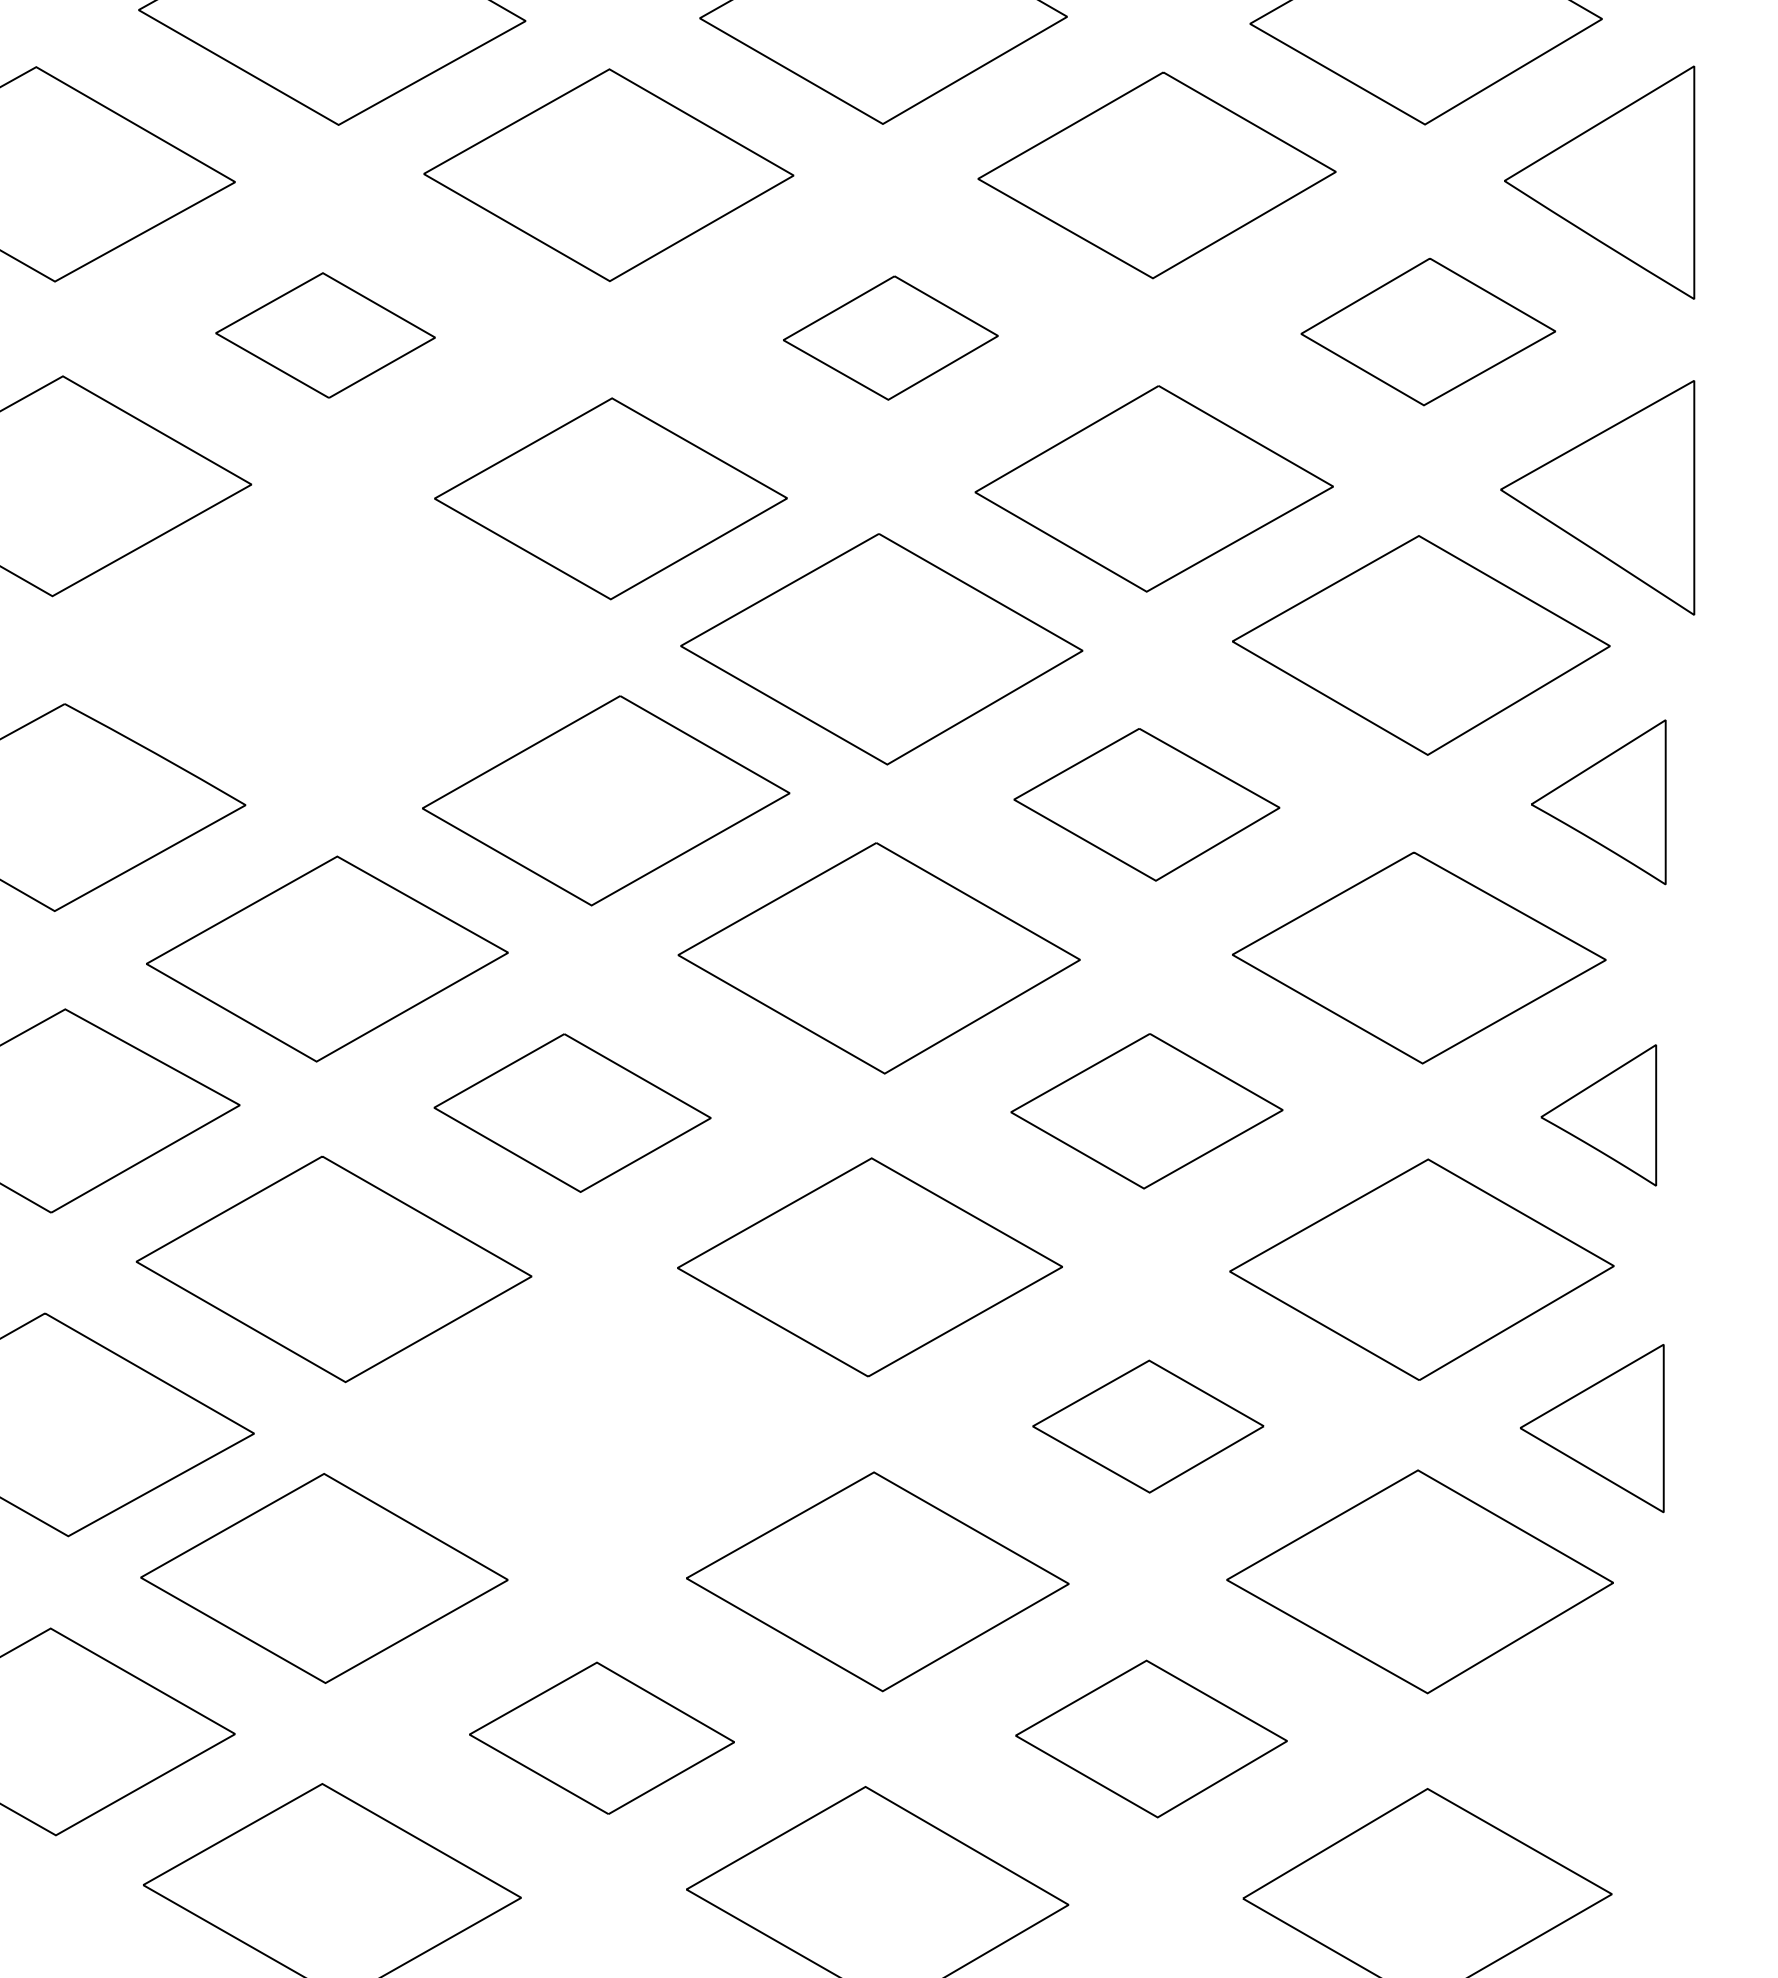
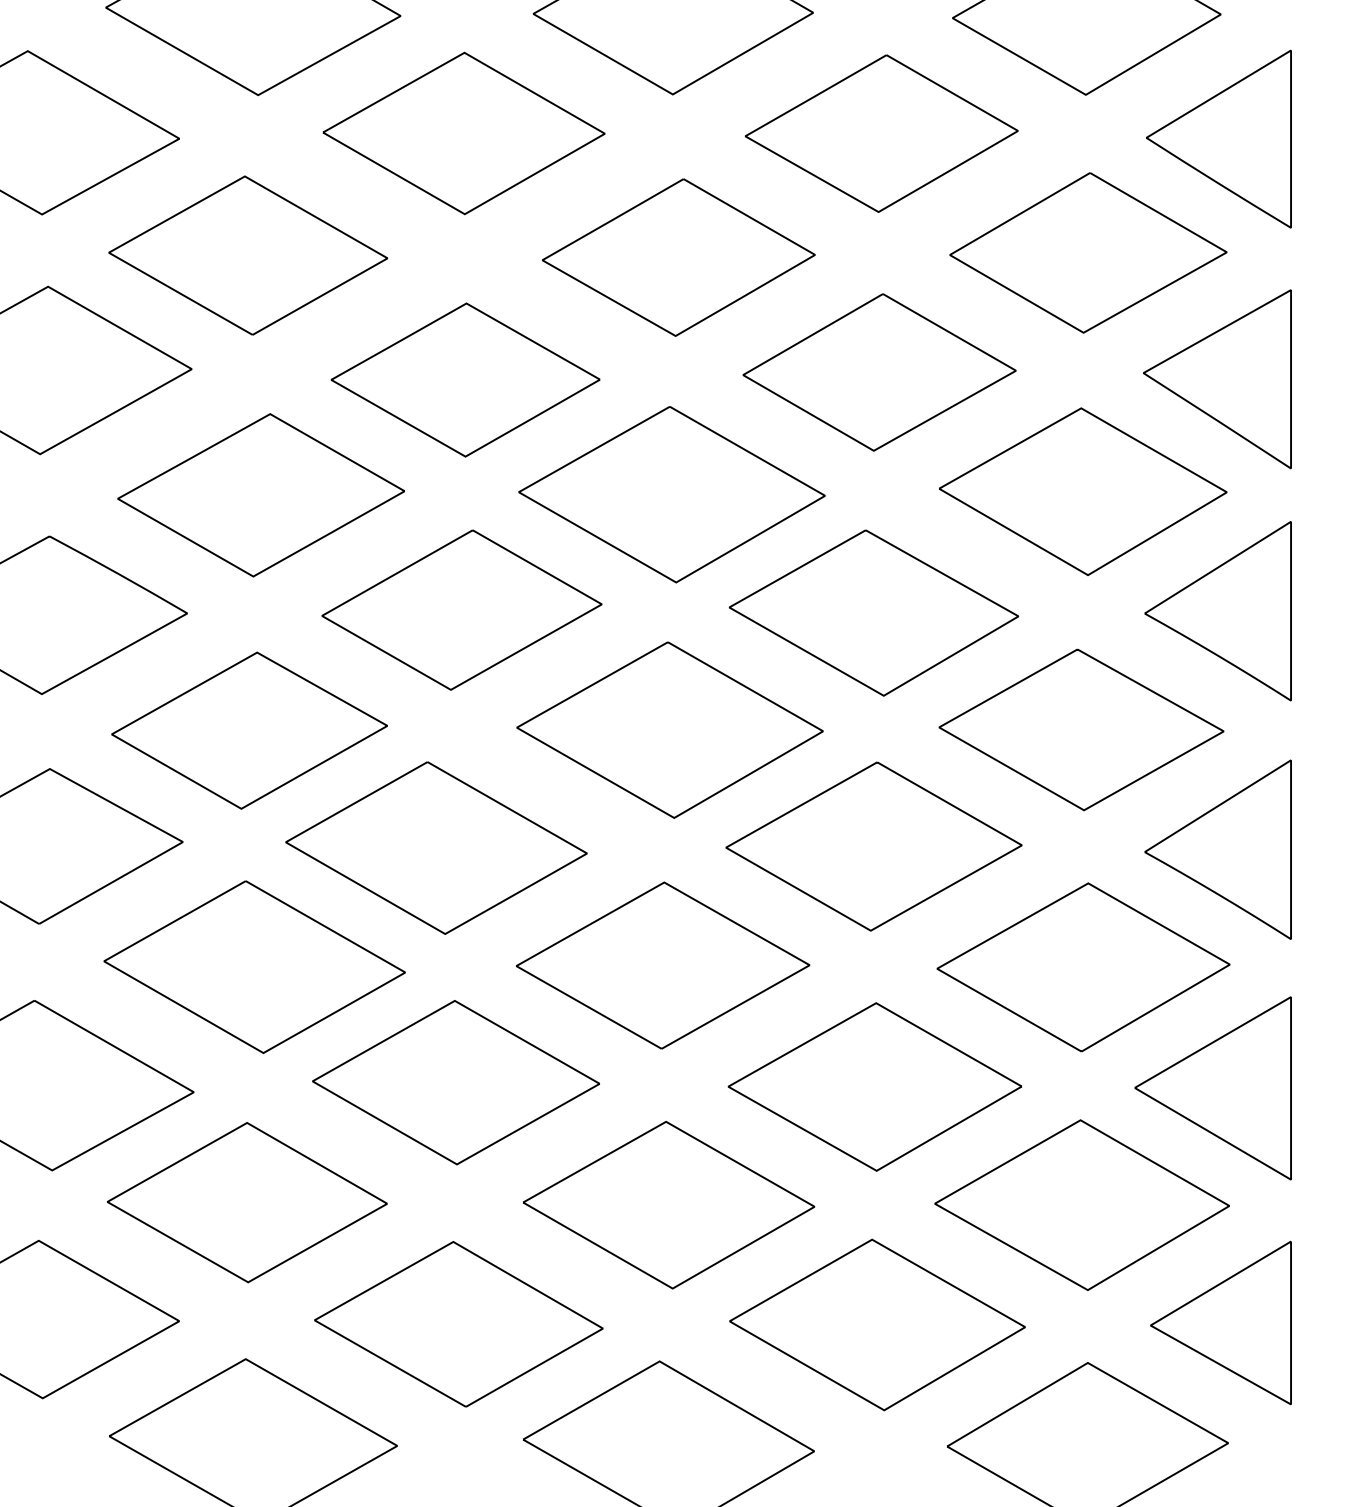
part: (1428, 331) -> (1088, 252), size x1.43
part: (325, 335) -> (248, 255), size x1.67
part: (890, 337) -> (678, 257), size x1.67
part: (342, 649) -> (261, 494), added
part: (1598, 802) -> (1218, 611), size x1.43
part: (1146, 804) -> (873, 612), size x1.43
part: (1146, 1111) -> (873, 846), size x1.43
part: (572, 1112) -> (436, 847), size x1.43
part: (1598, 1115) -> (1218, 849), size x1.67
part: (598, 1420) -> (456, 1082), added
part: (1148, 1426) -> (875, 1086), size x1.67
part: (1592, 1428) -> (1213, 1088), size x1.43
part: (1602, 1736) -> (1221, 1323), added
part: (601, 1738) -> (458, 1324), size x1.43
part: (1151, 1738) -> (877, 1324), size x1.43

